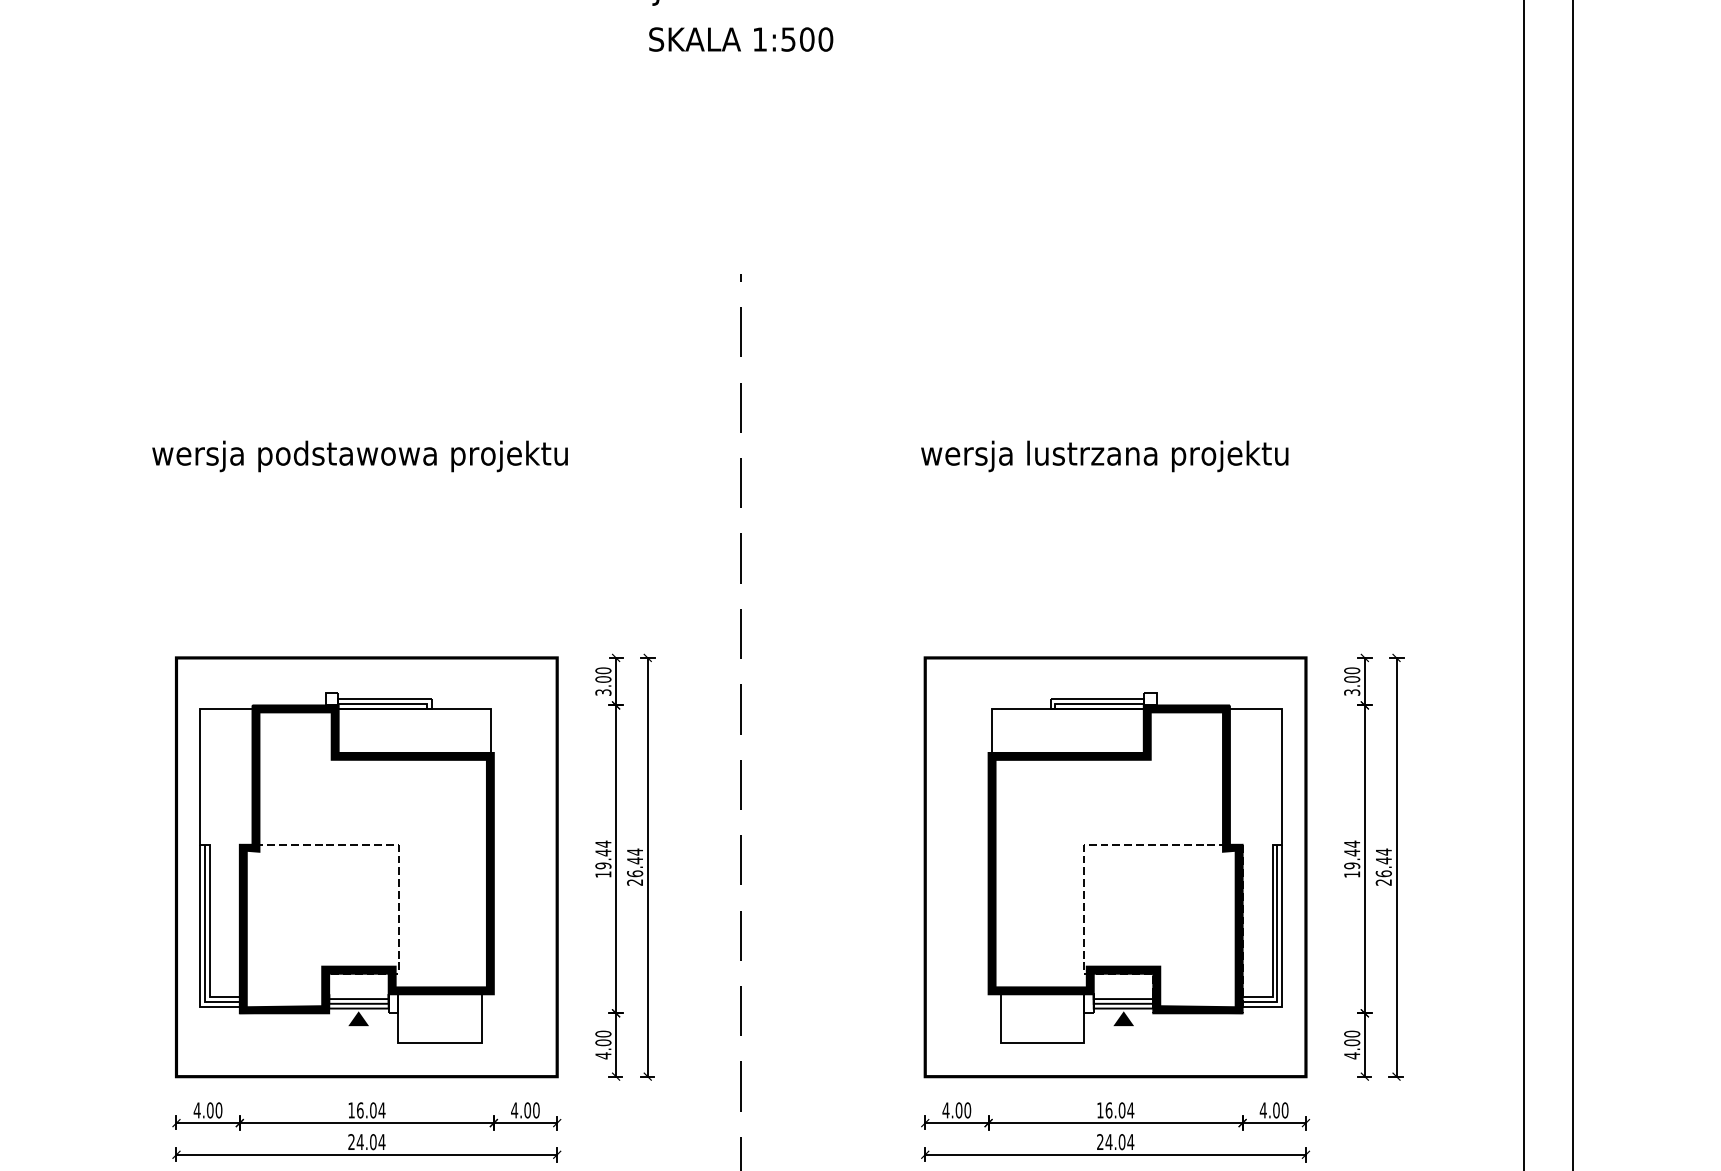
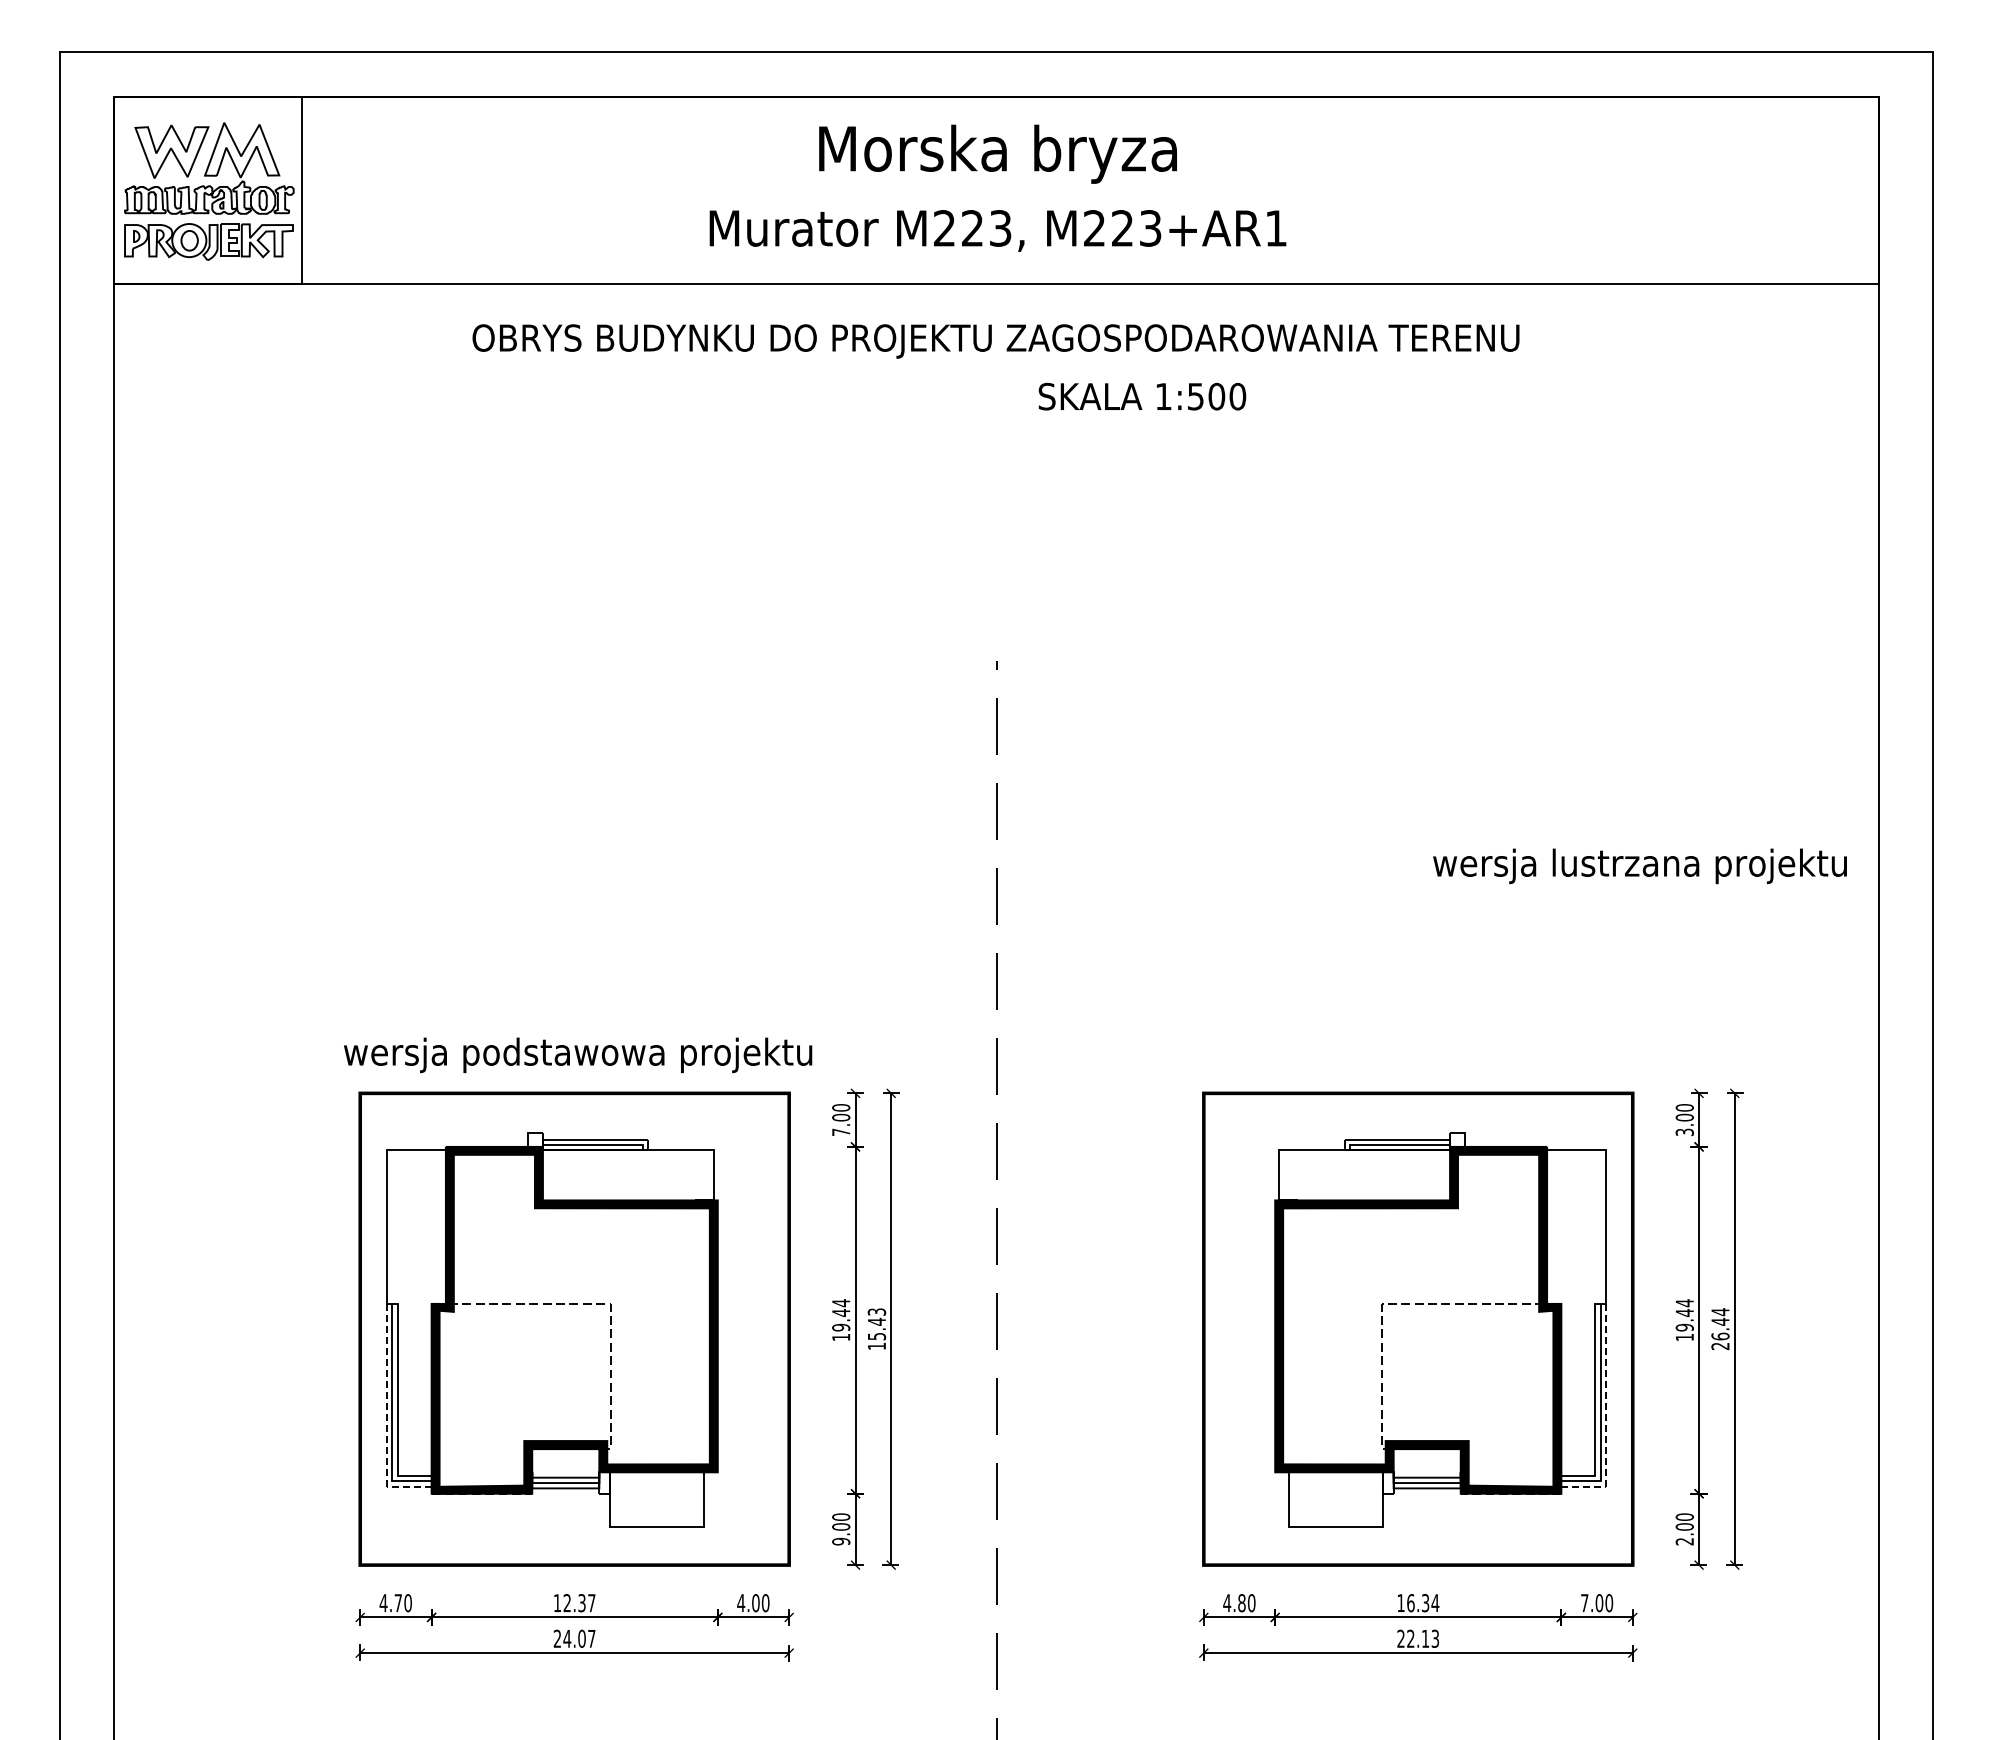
text: (741, 39) -> (1142, 396), moved
text: (360, 456) -> (578, 1055), moved
text: (1104, 456) -> (1639, 866), moved
text: (603, 692) -> (841, 1132), 3.00 -> 7.00
text: (634, 867) -> (876, 1329), 26.44 -> 15.43
line: (200, 945) -> (387, 1417), solid -> dashed
line: (1281, 945) -> (1605, 1417), solid -> dashed
fill: (358, 1018) -> (565, 1499), removed
fill: (1123, 1018) -> (1427, 1499), removed
text: (603, 1055) -> (841, 1541), 4.00 -> 9.00
text: (1351, 1055) -> (1684, 1541), 4.00 -> 2.00
text: (958, 1109) -> (1241, 1602), 4.00 -> 4.80
text: (1263, 1109) -> (1584, 1602), 4.00 -> 7.00
text: (210, 1110) -> (398, 1603), 4.00 -> 4.70
text: (371, 1110) -> (579, 1603), 16.04 -> 12.37
text: (1122, 1110) -> (1425, 1603), 16.04 -> 16.34
text: (381, 1141) -> (591, 1638), 24.04 -> 24.07
text: (1119, 1141) -> (1422, 1638), 24.04 -> 22.13

